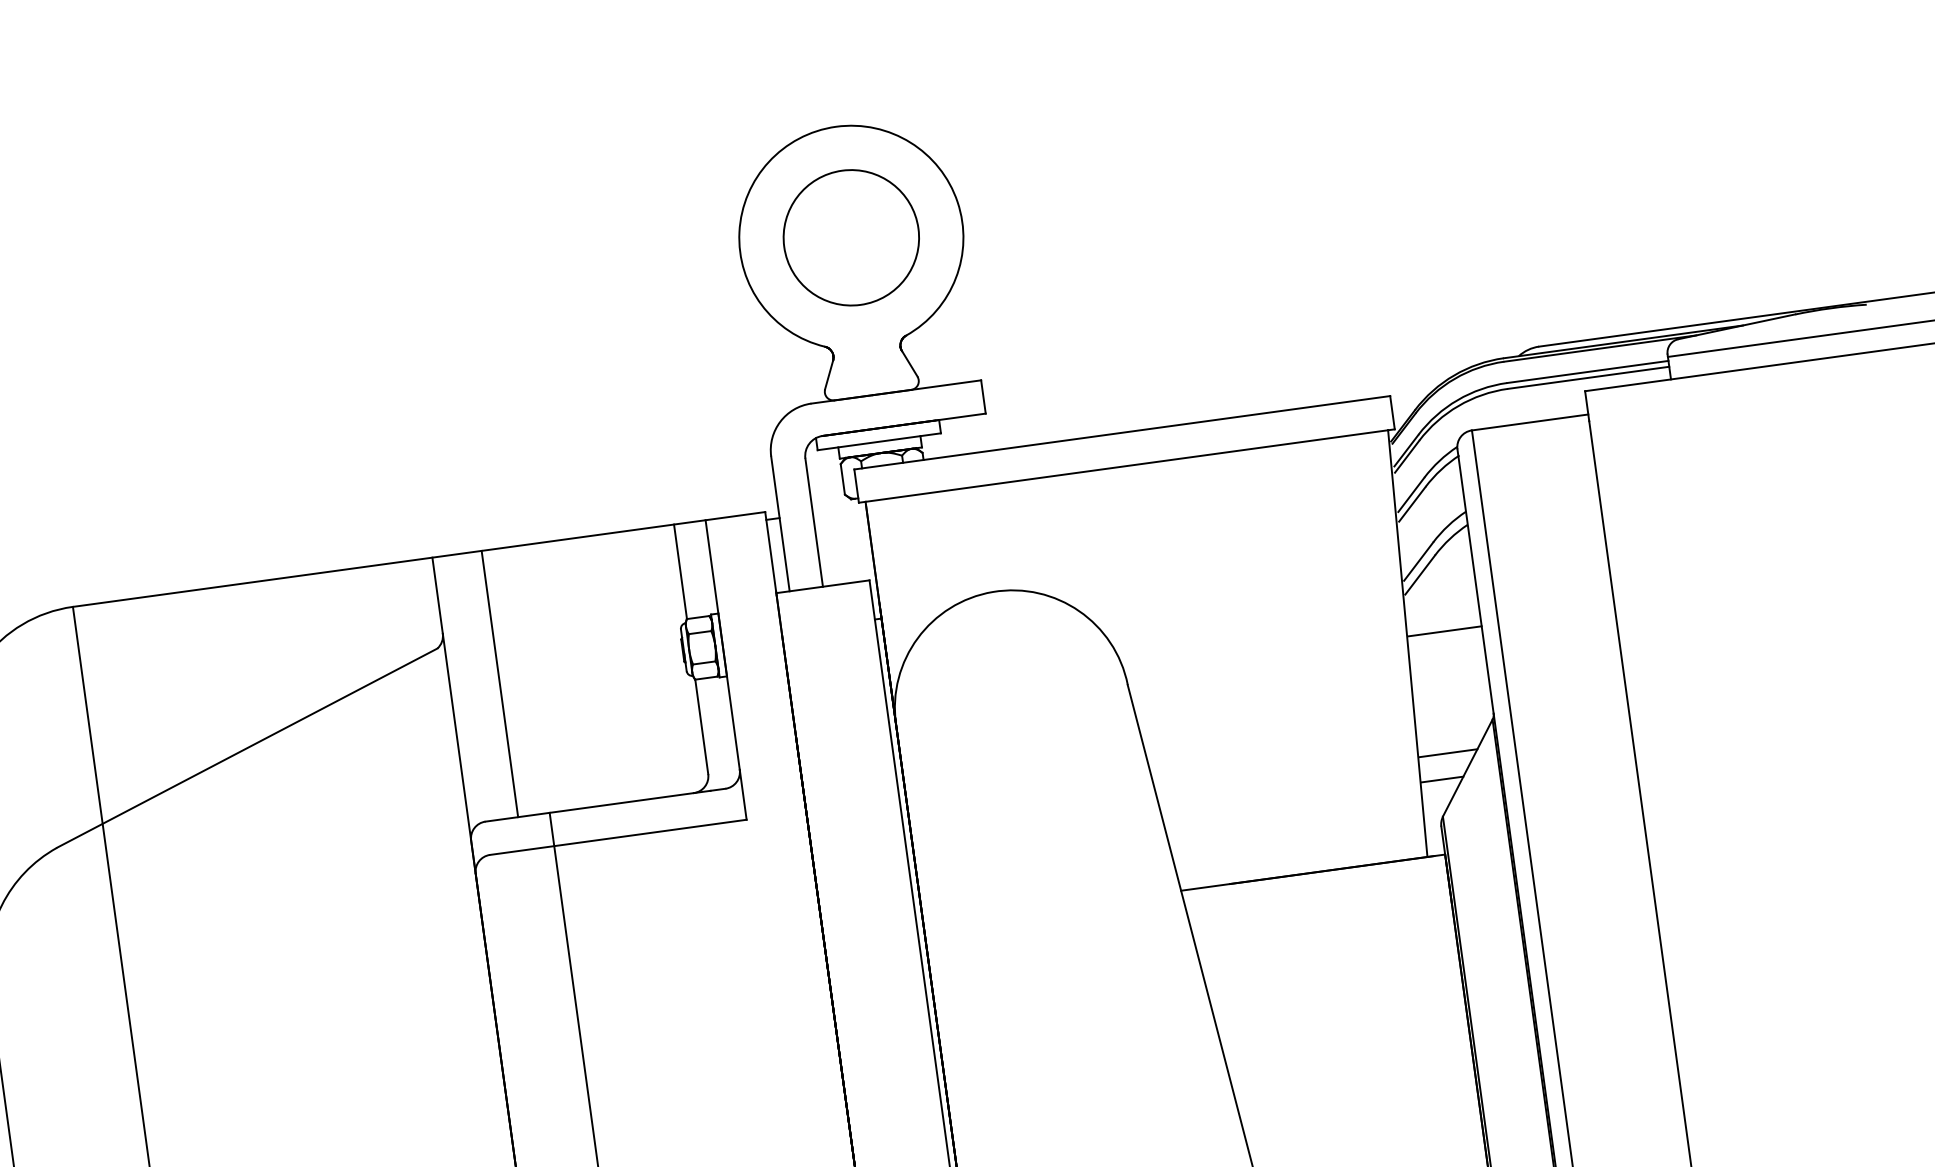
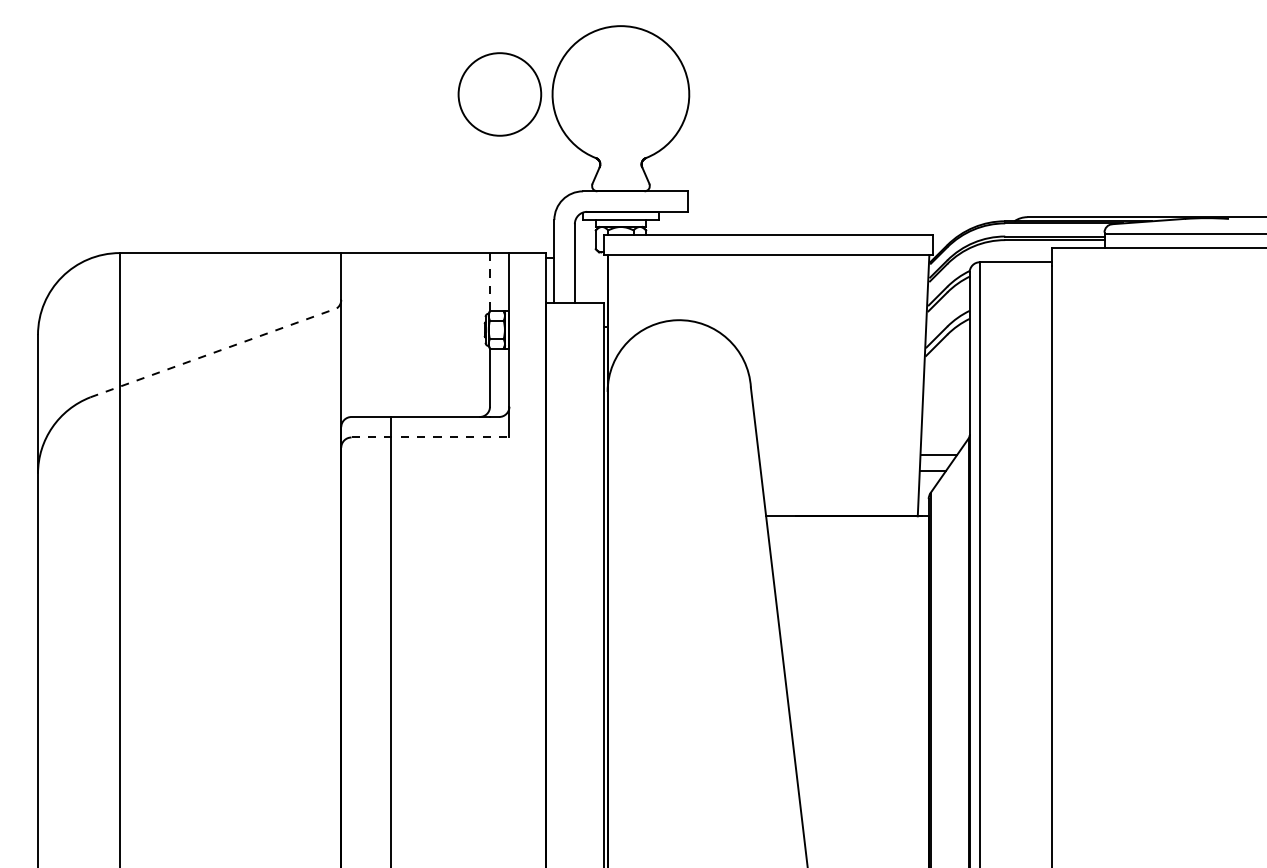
circle: (850, 237) -> (499, 94), moved
line: (681, 572) -> (490, 282), solid -> dashed
line: (1444, 631) -> (946, 381), removed
line: (499, 684) -> (371, 335), removed
line: (248, 747) -> (214, 352), solid -> dashed
line: (618, 837) -> (430, 437), solid -> dashed

